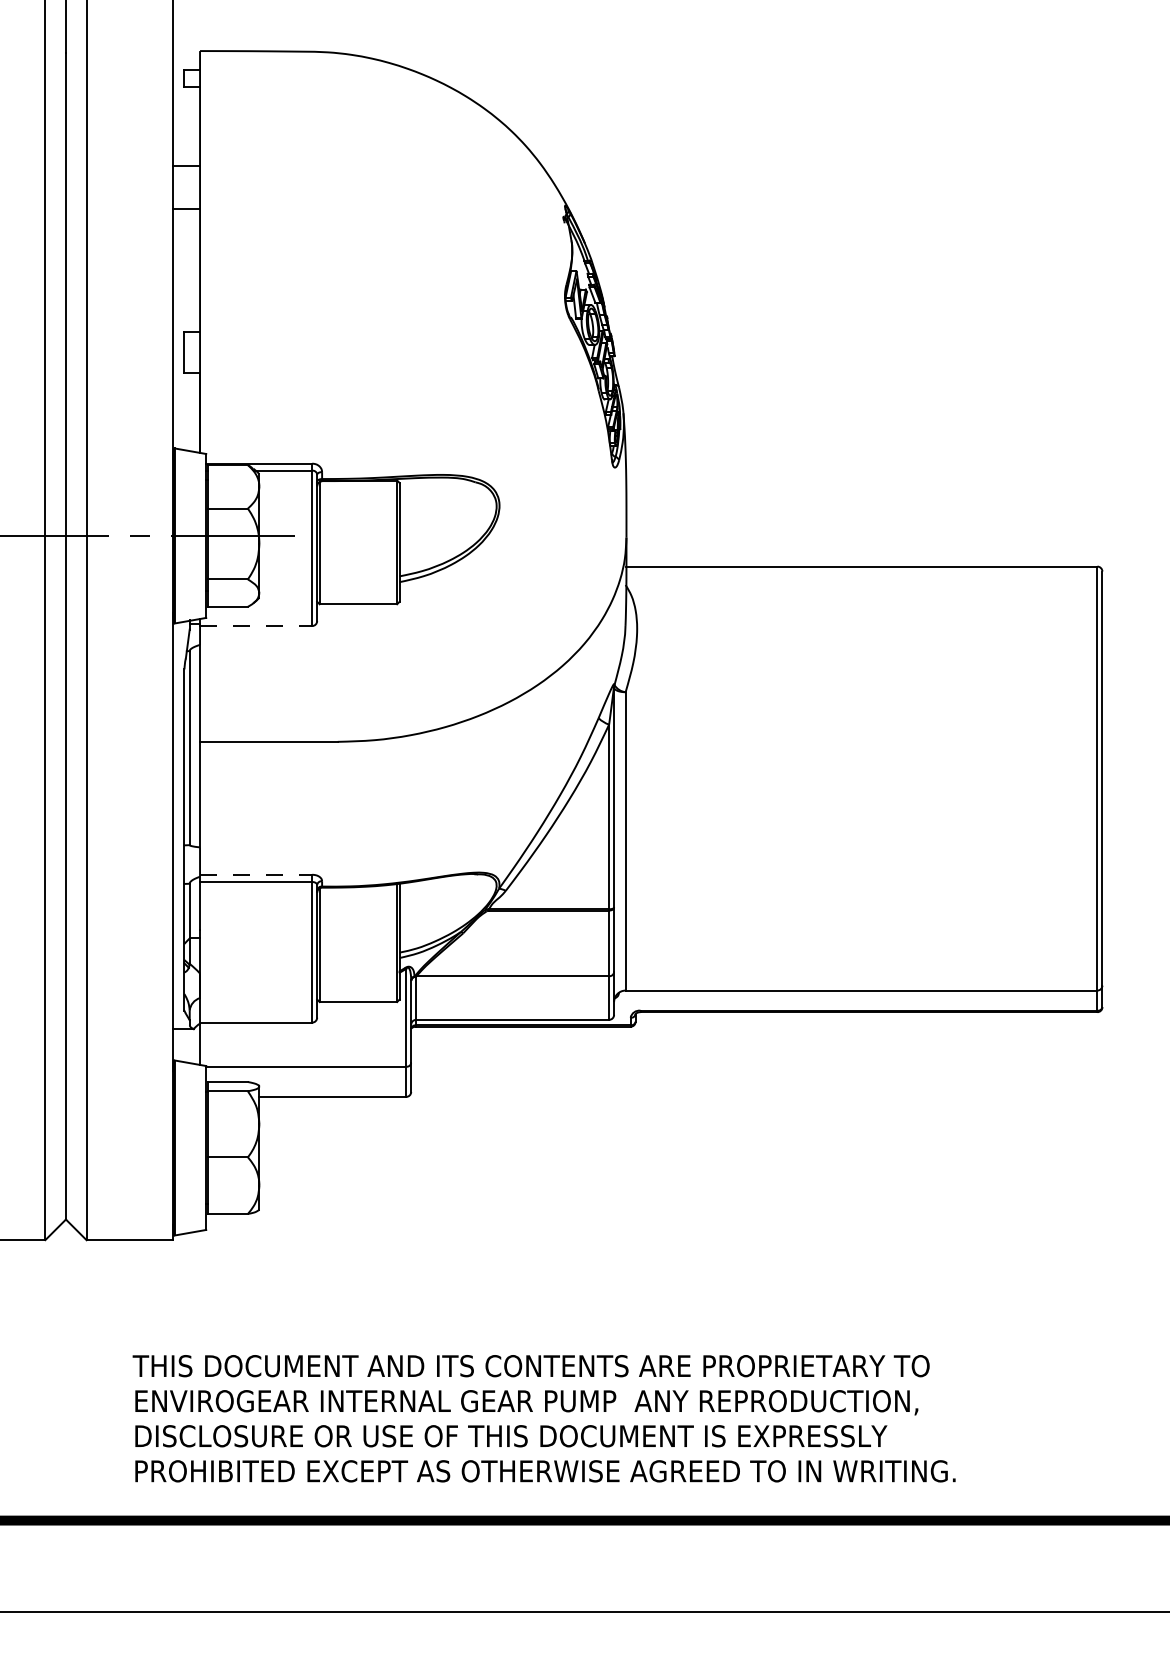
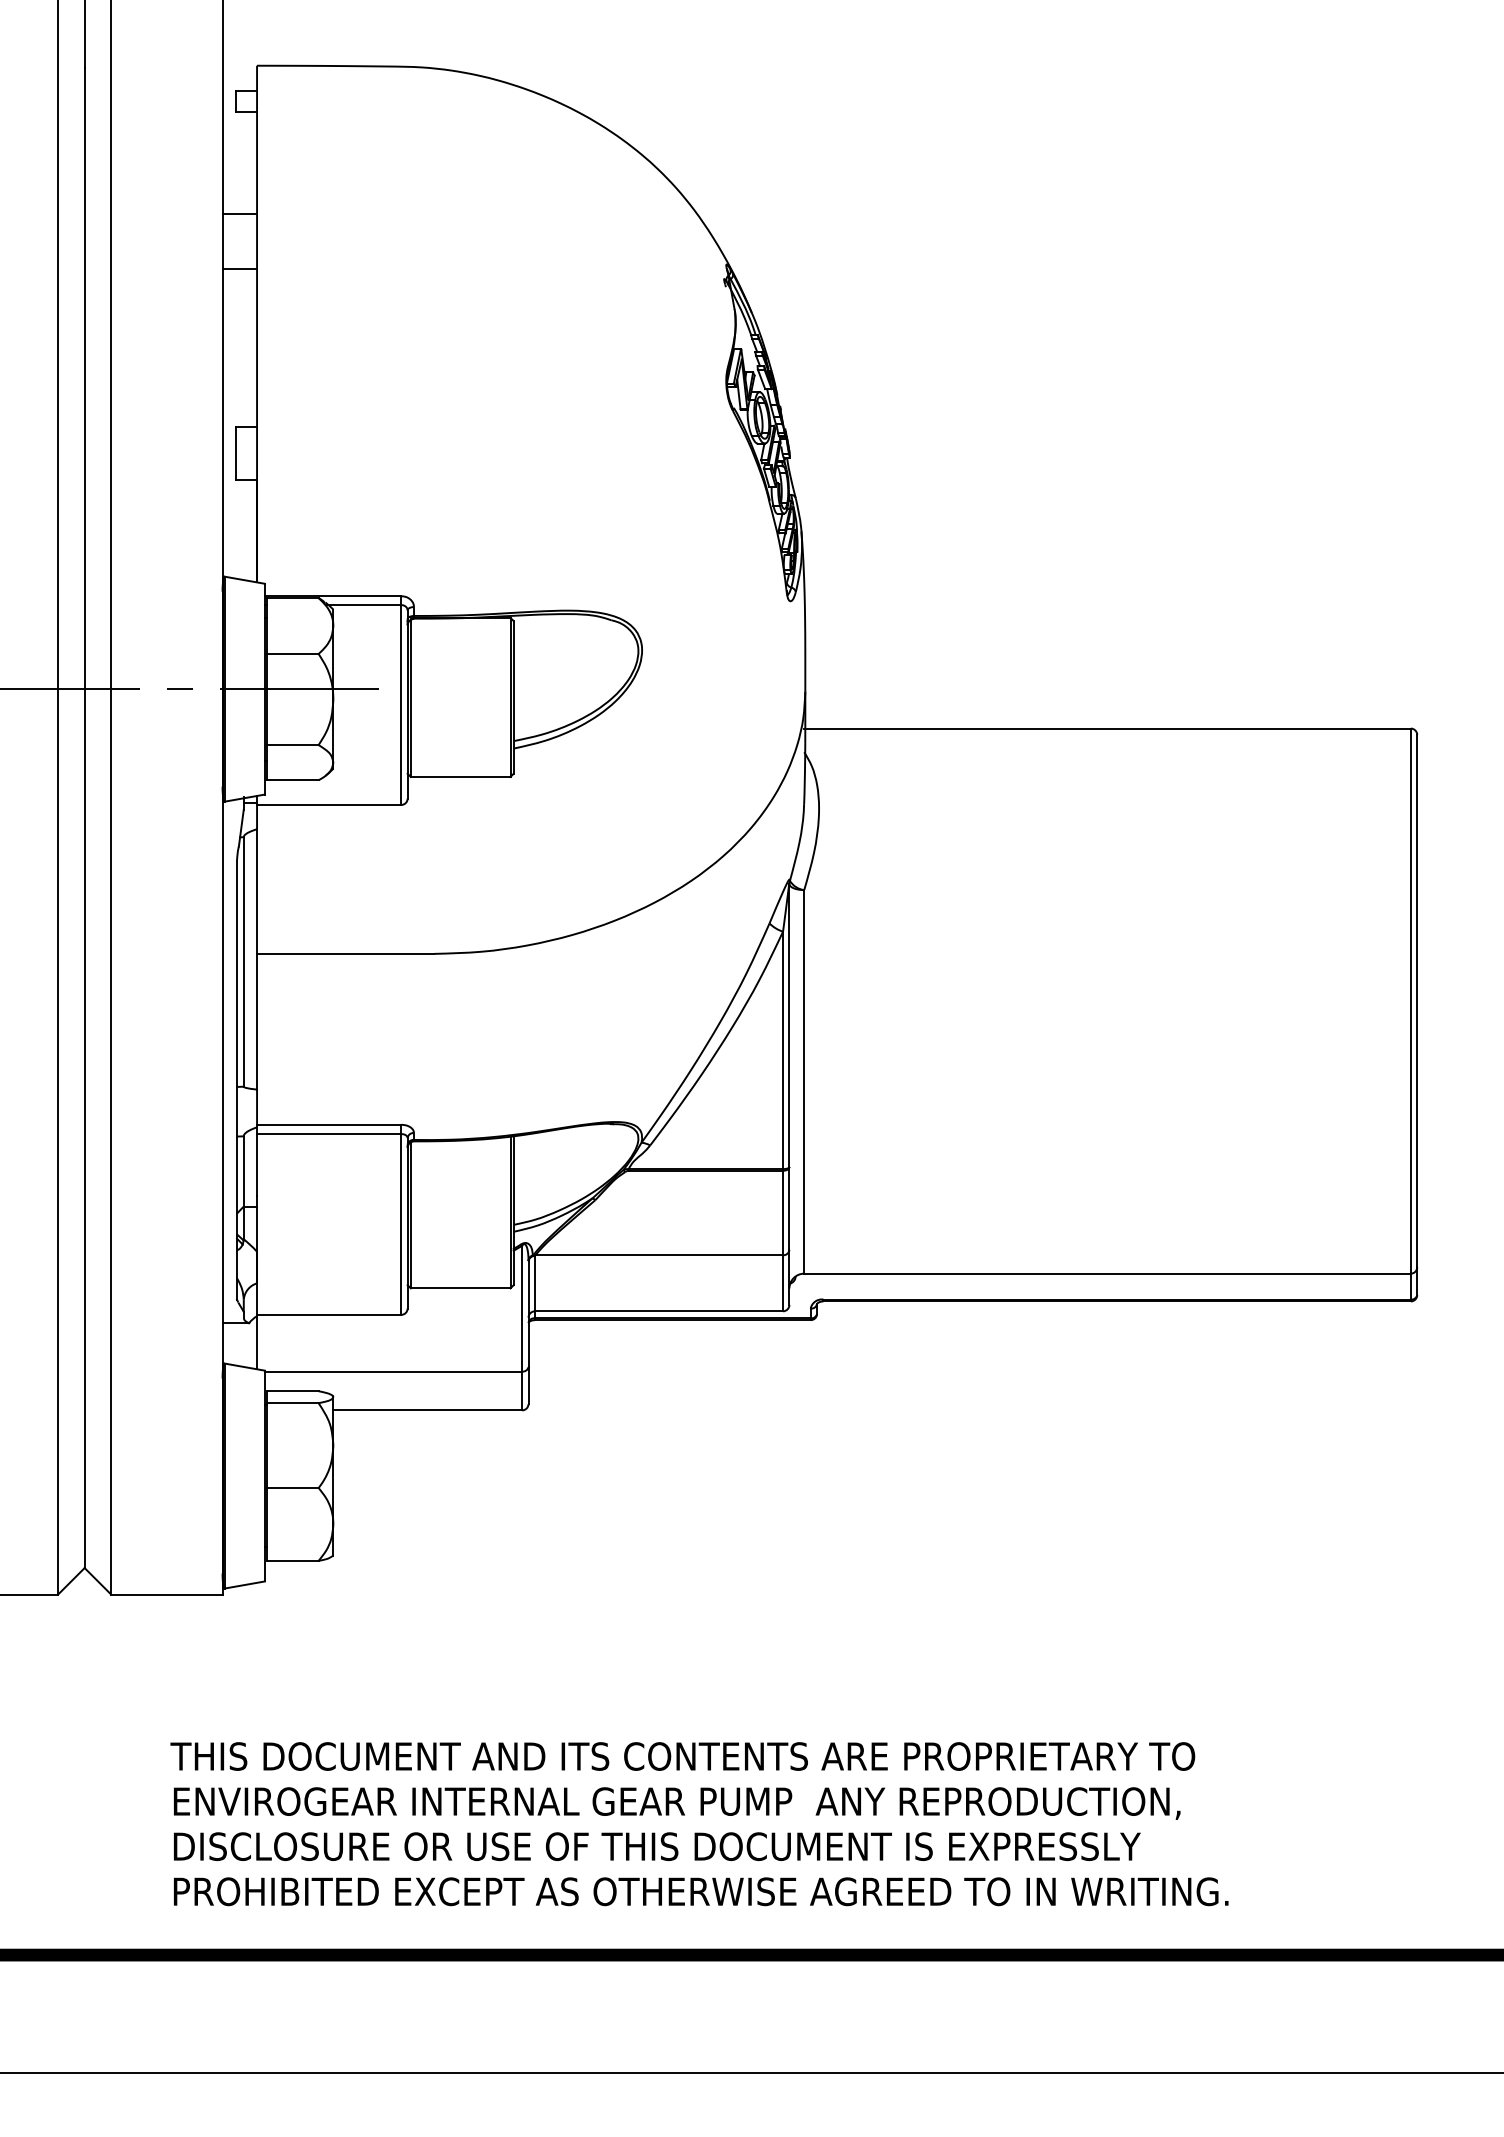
line: (256, 626) -> (329, 805), dashed -> solid
line: (256, 874) -> (329, 1124), dashed -> solid

